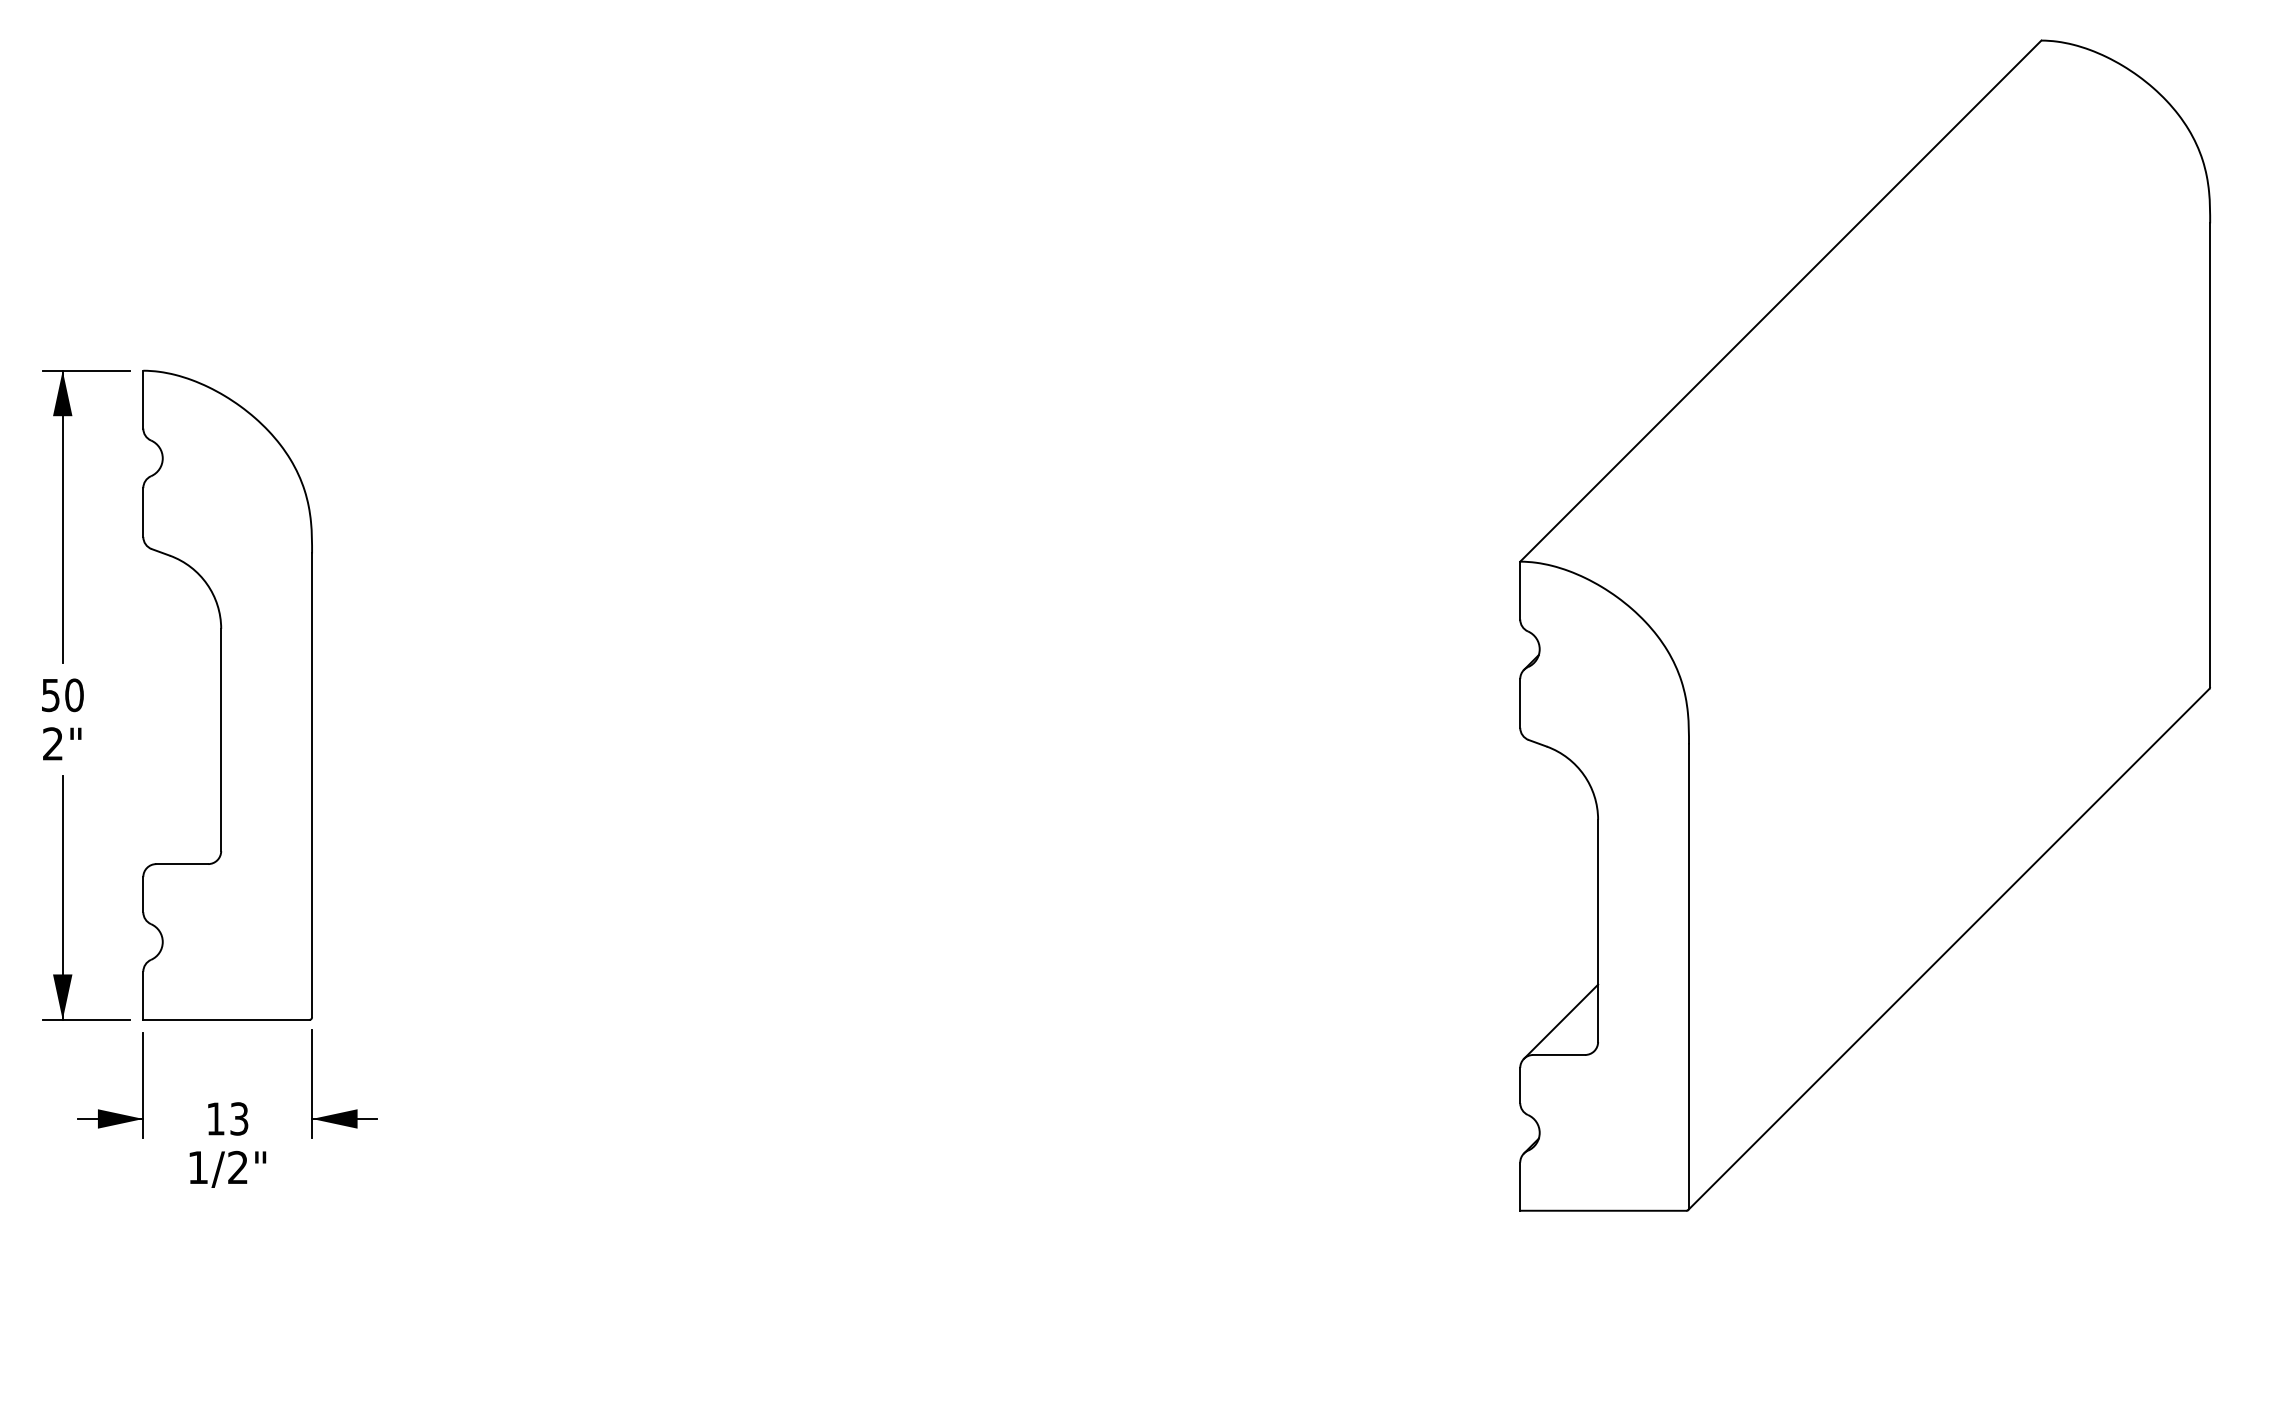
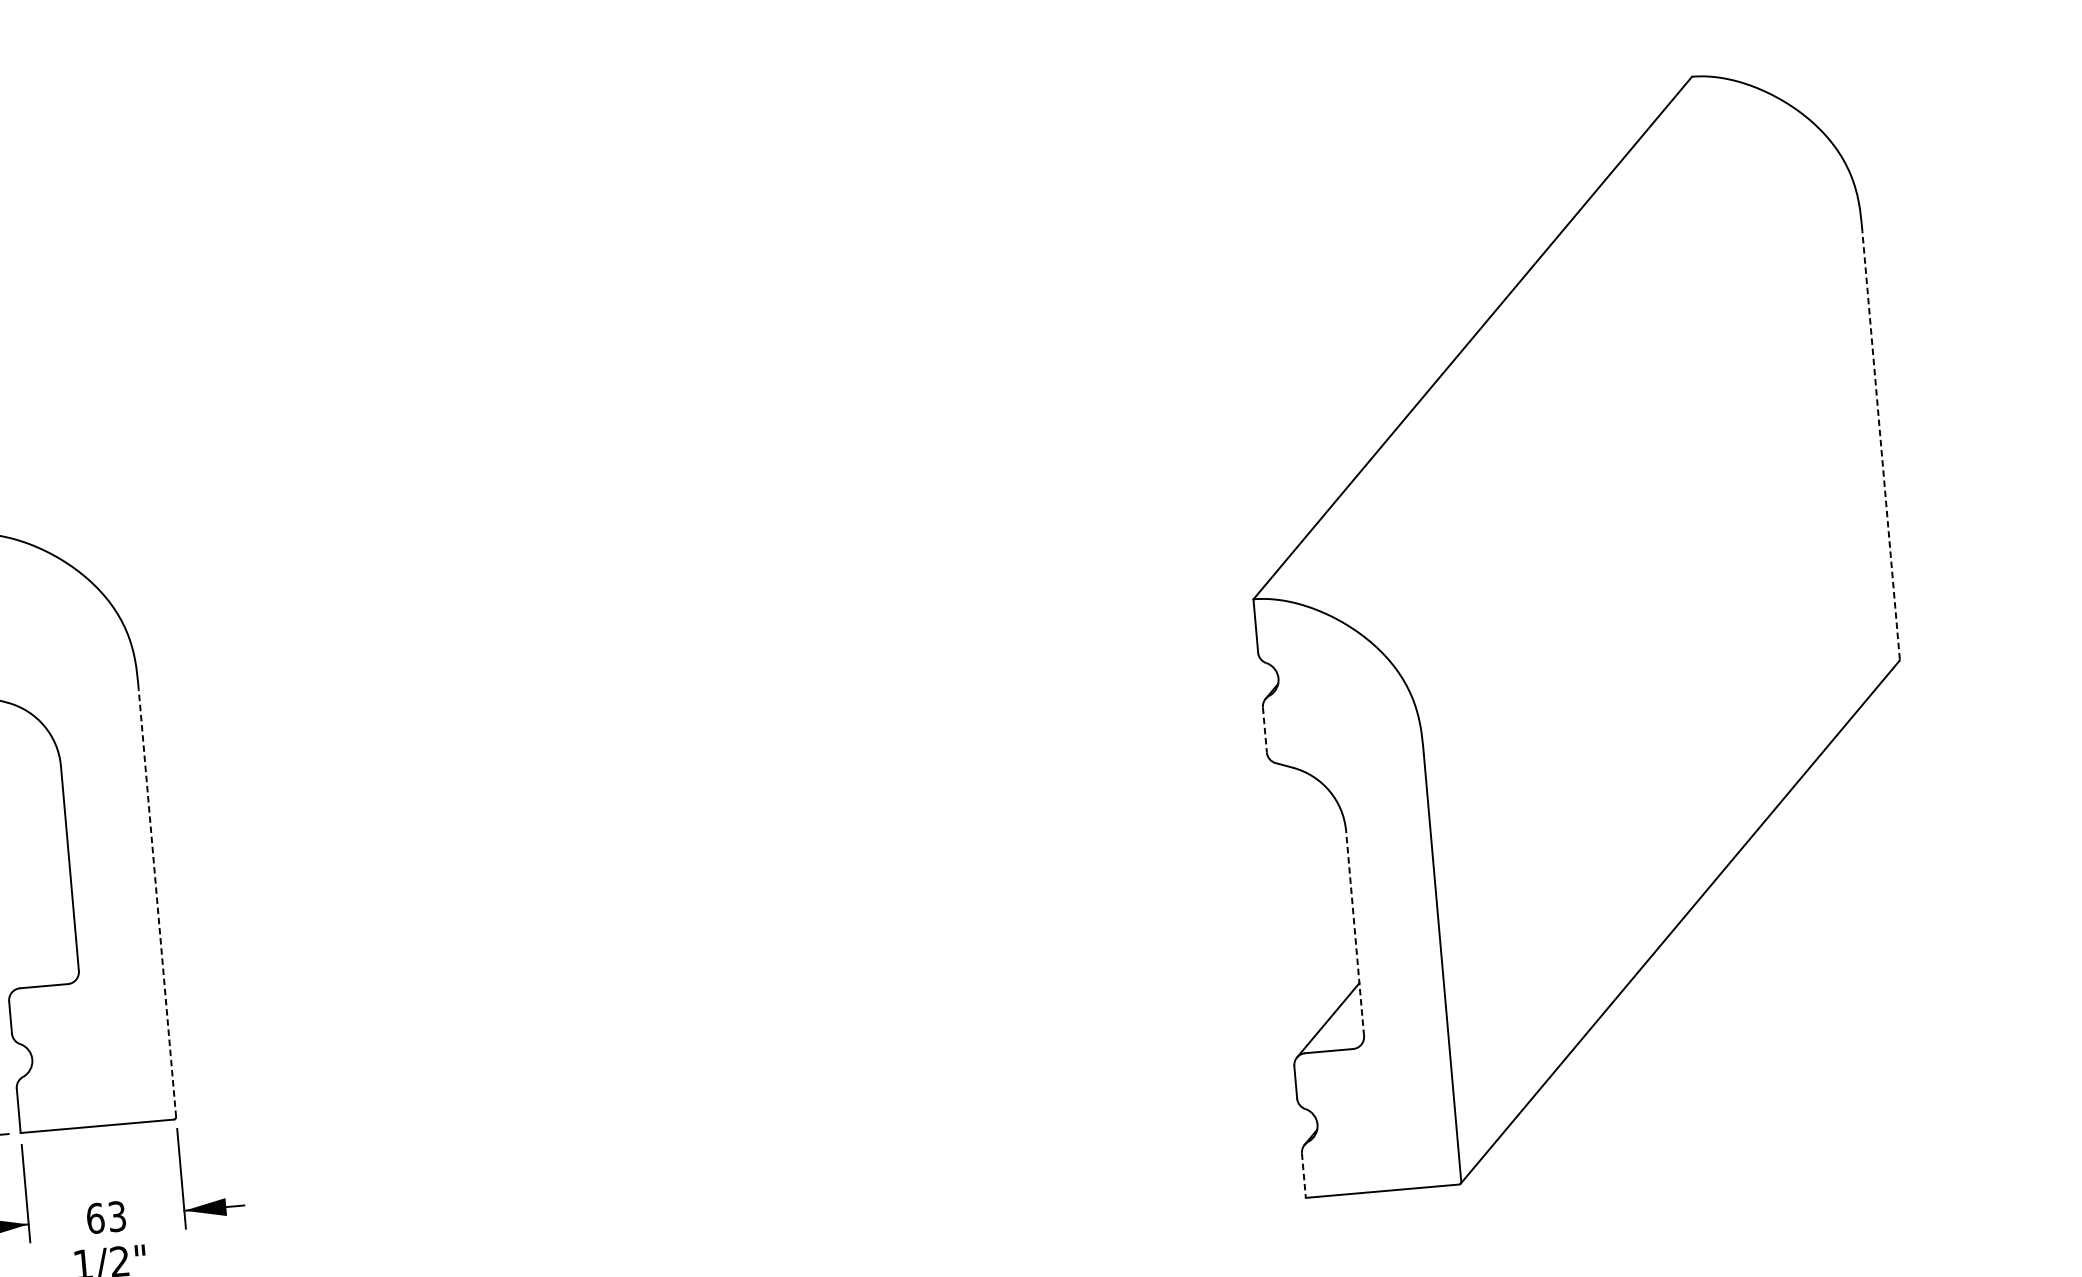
line: (2210, 455) -> (1881, 445), solid -> dashed
line: (1520, 703) -> (1265, 730), solid -> dashed
line: (312, 785) -> (157, 903), solid -> dashed
line: (1598, 930) -> (1355, 933), solid -> dashed
text: (215, 1118) -> (95, 1218), 13 -> 63
line: (1520, 1187) -> (1304, 1176), solid -> dashed

